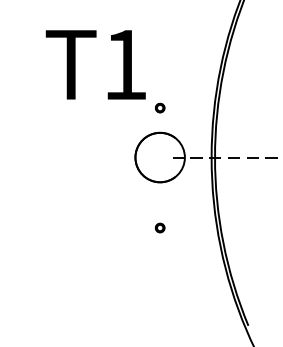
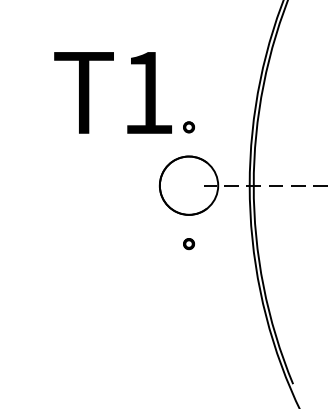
text: (95, 64) -> (112, 92), moved
part: (160, 227) -> (189, 243), moved

